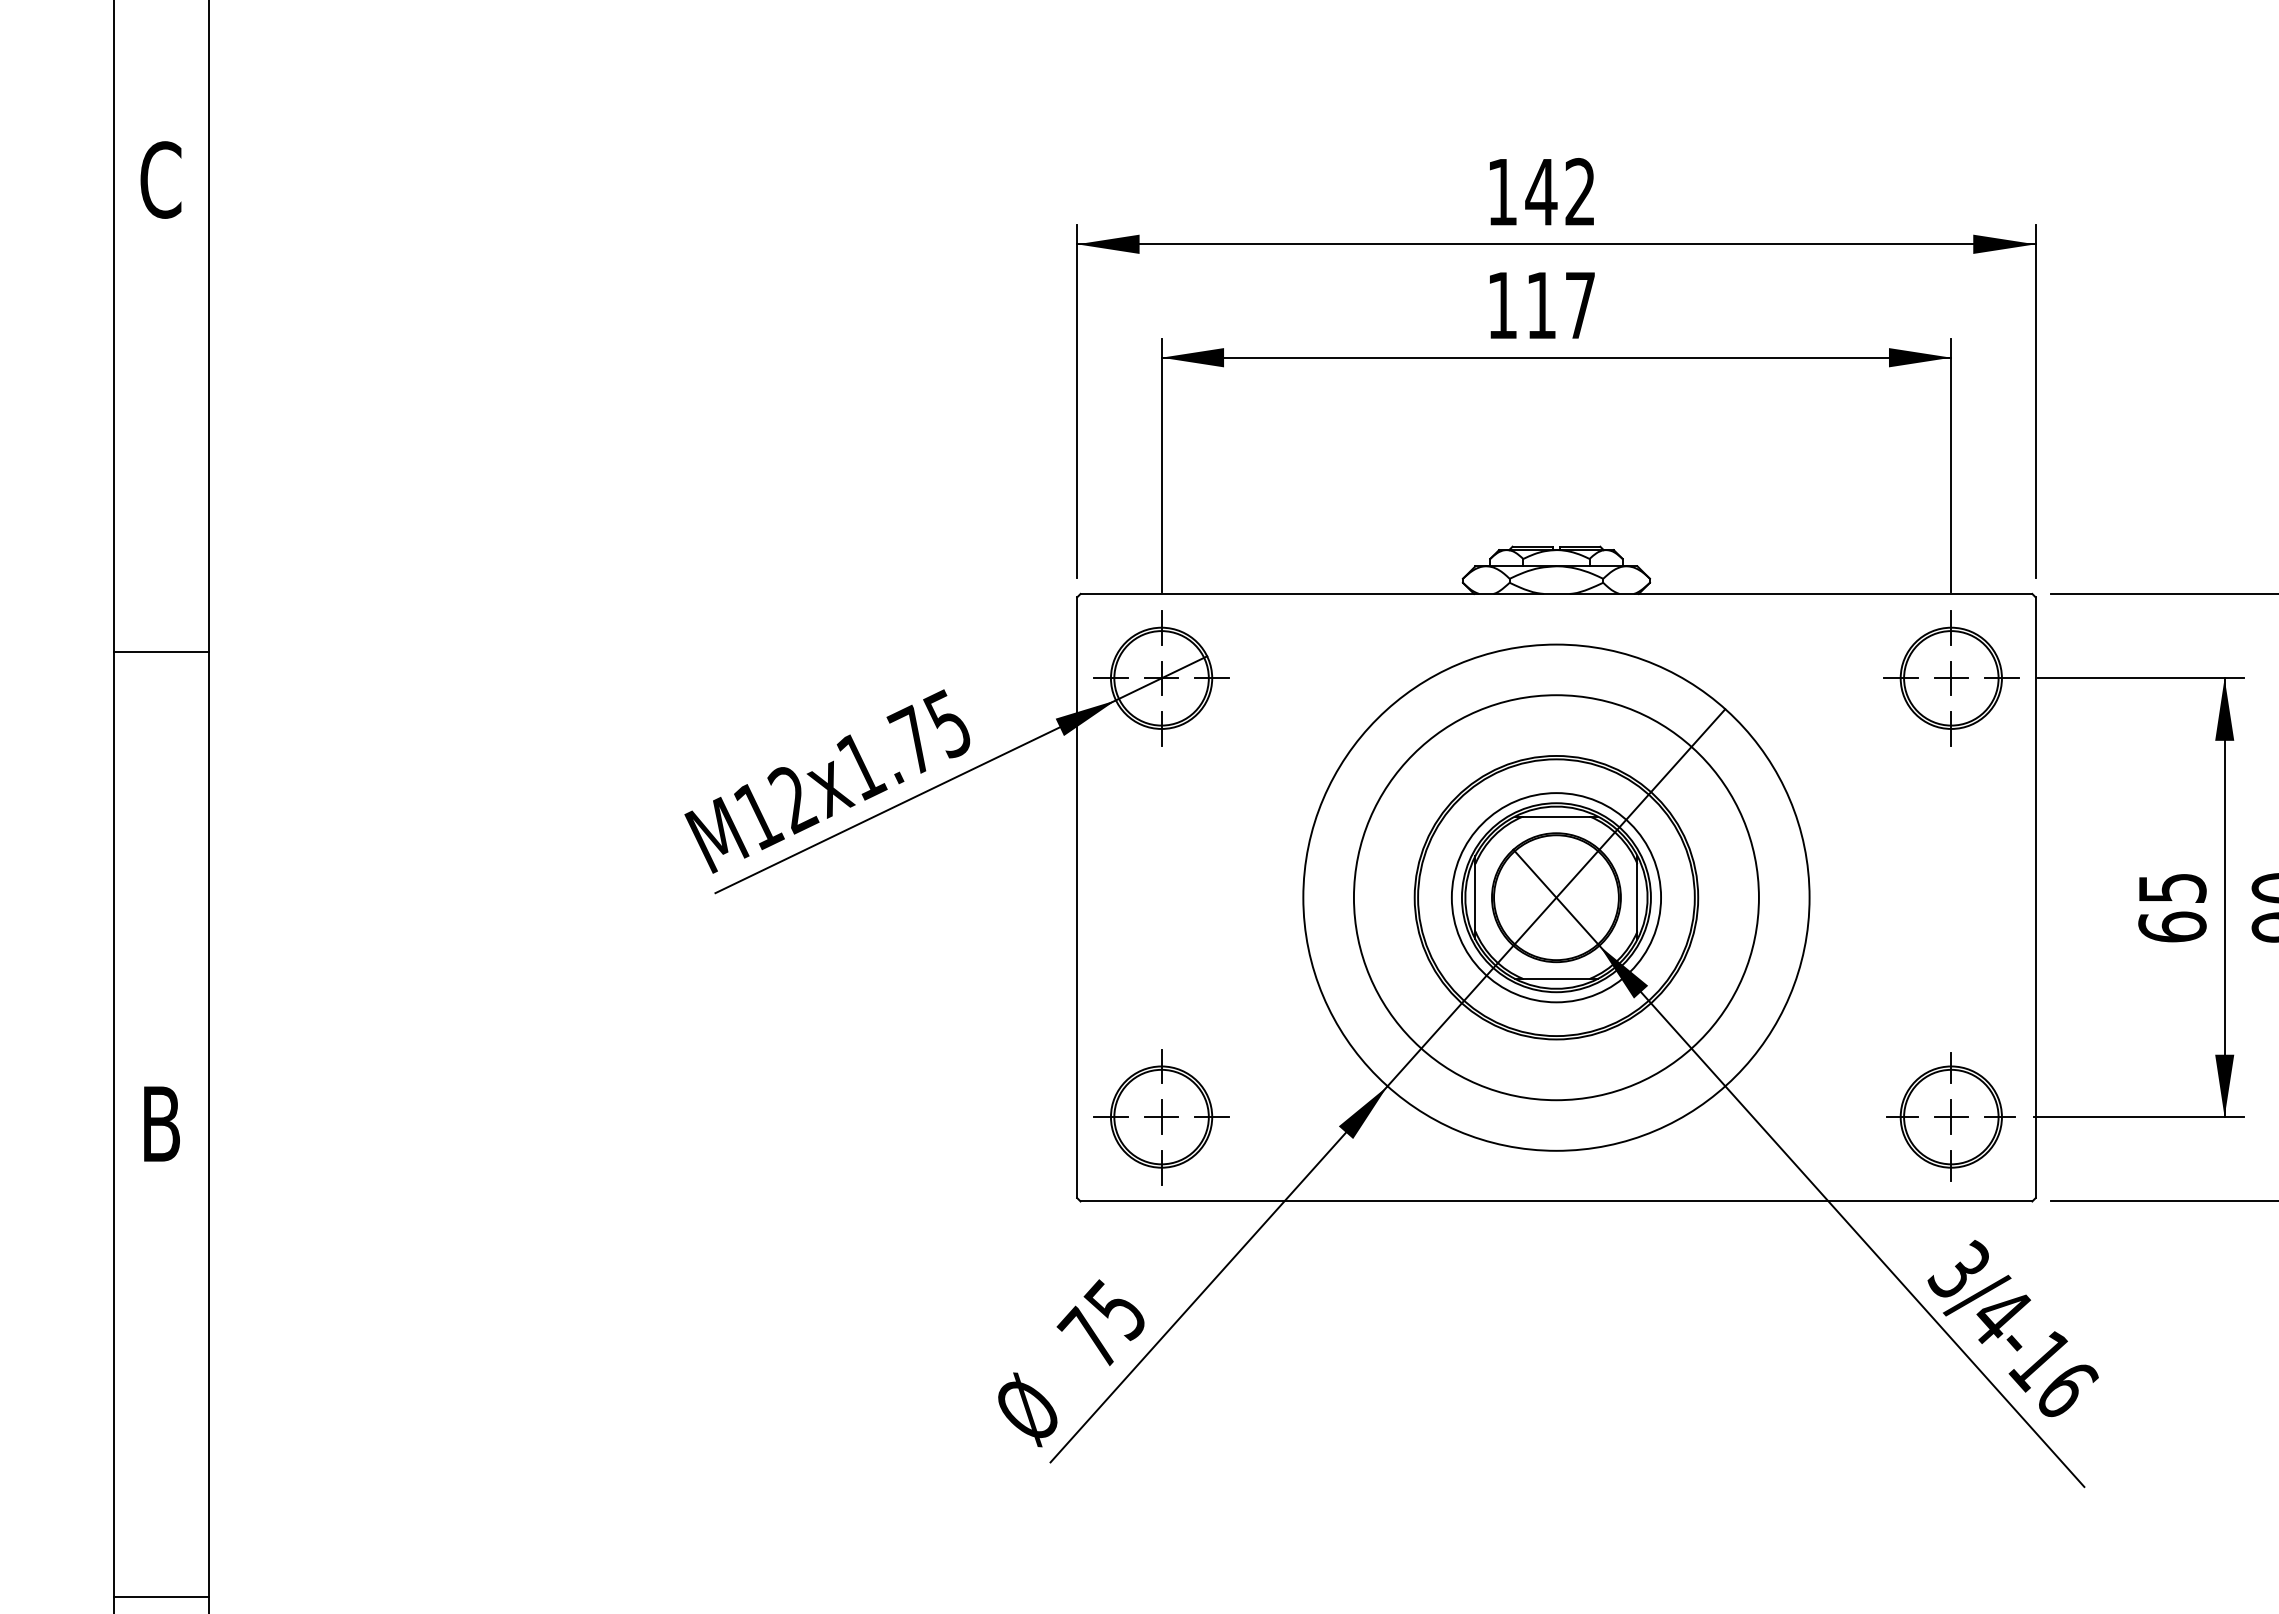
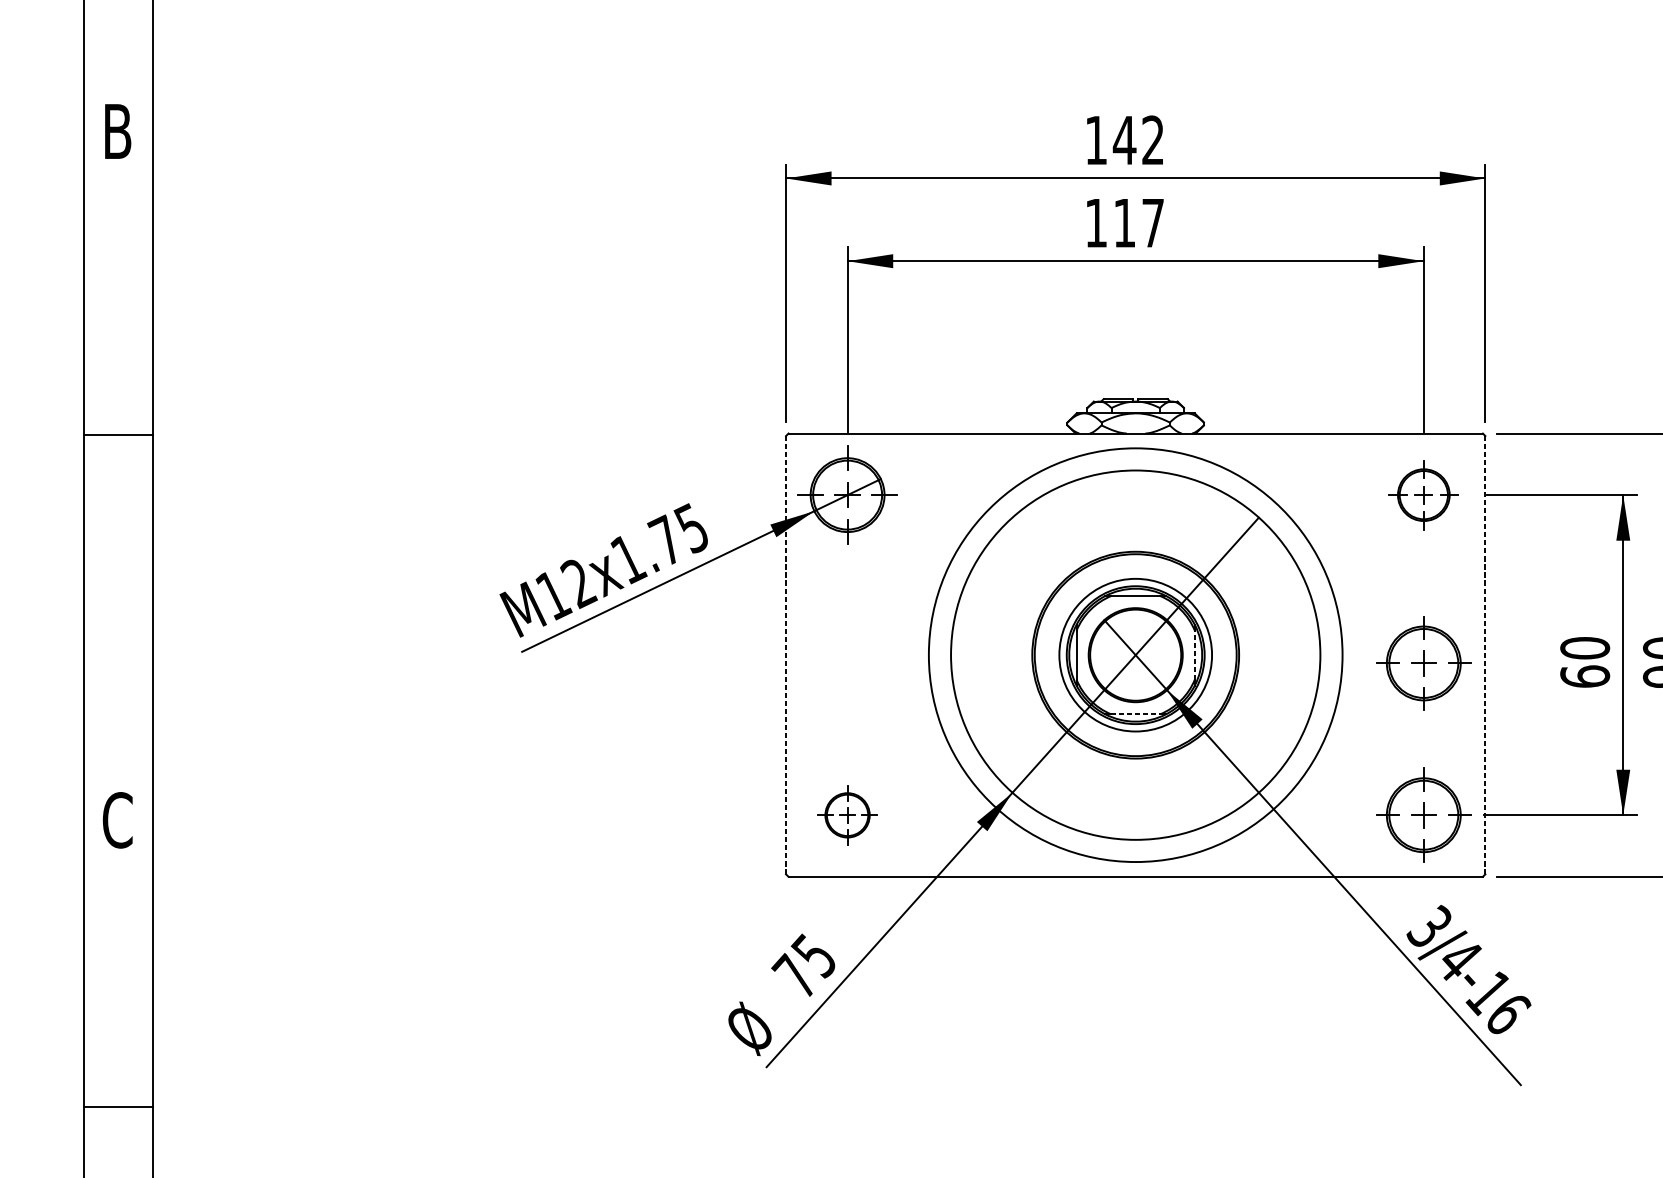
text: (160, 179) -> (117, 131), C -> B
line: (161, 651) -> (117, 434), moved
part: (1951, 678) -> (1423, 495), size x0.7
text: (2172, 887) -> (1585, 647), 65 -> 60
circle: (1555, 897) -> (1135, 655), size x1.4
line: (1637, 897) -> (1194, 655), solid -> dashed
line: (1077, 898) -> (786, 655), solid -> dashed
line: (2035, 898) -> (1485, 655), solid -> dashed
part: (1950, 908) -> (1423, 663), added
line: (1556, 978) -> (1135, 714), solid -> dashed
part: (1161, 1117) -> (847, 815), size x0.6
text: (160, 1123) -> (117, 819), B -> C
line: (161, 1596) -> (117, 1106), moved

